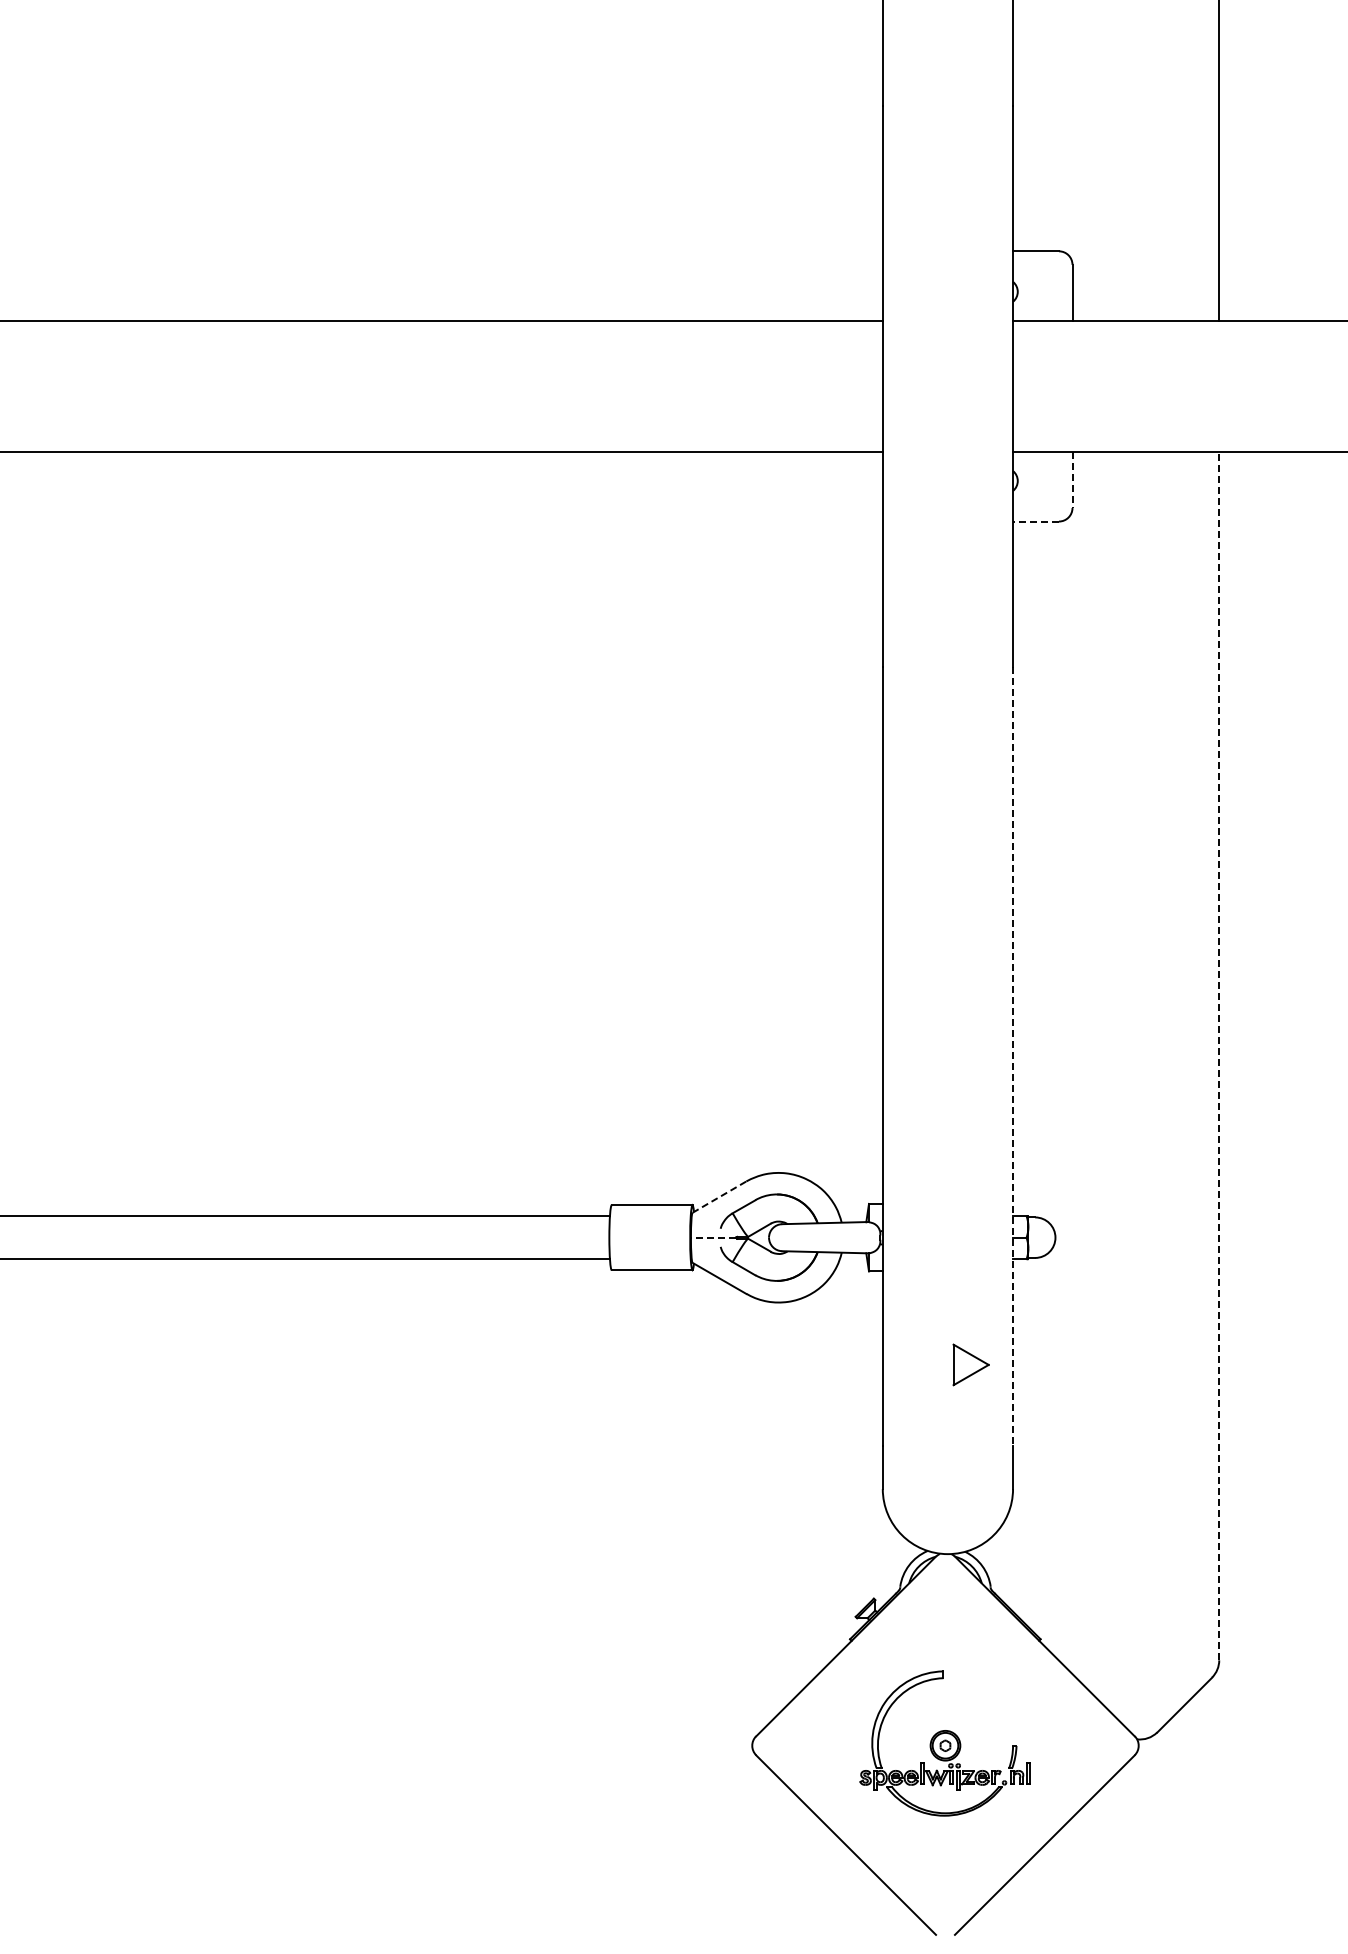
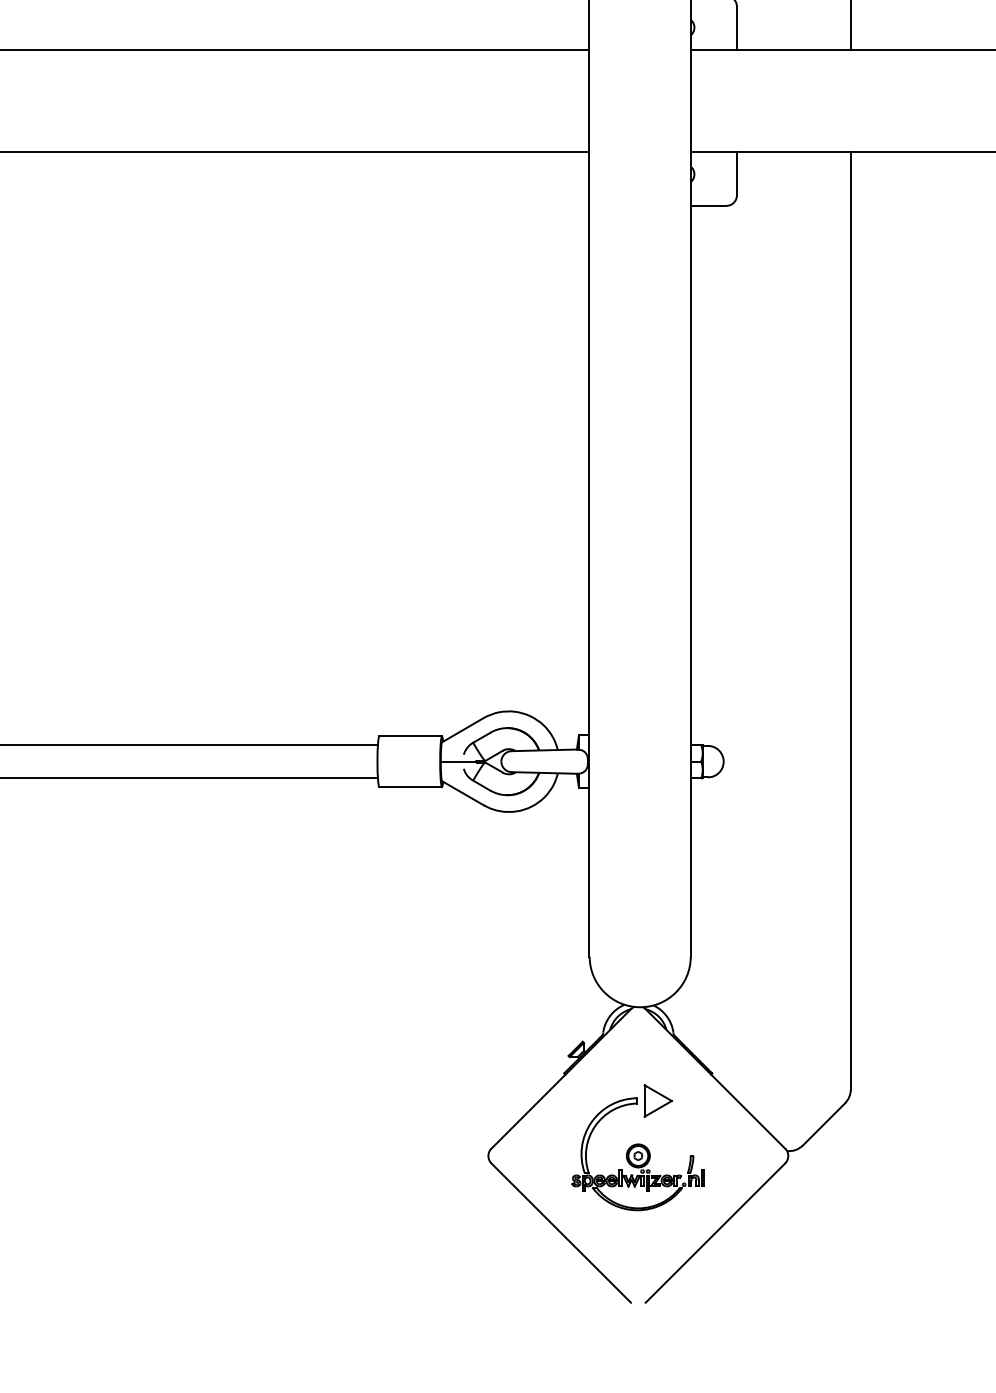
line: (1072, 480) -> (736, 174), dashed -> solid
line: (1036, 521) -> (708, 205), dashed -> solid
line: (1219, 1055) -> (851, 620), dashed -> solid
line: (1013, 1057) -> (691, 621), dashed -> solid
line: (719, 1196) -> (462, 729), dashed -> solid
line: (712, 1237) -> (457, 761), dashed -> solid
part: (970, 1364) -> (657, 1100), moved

